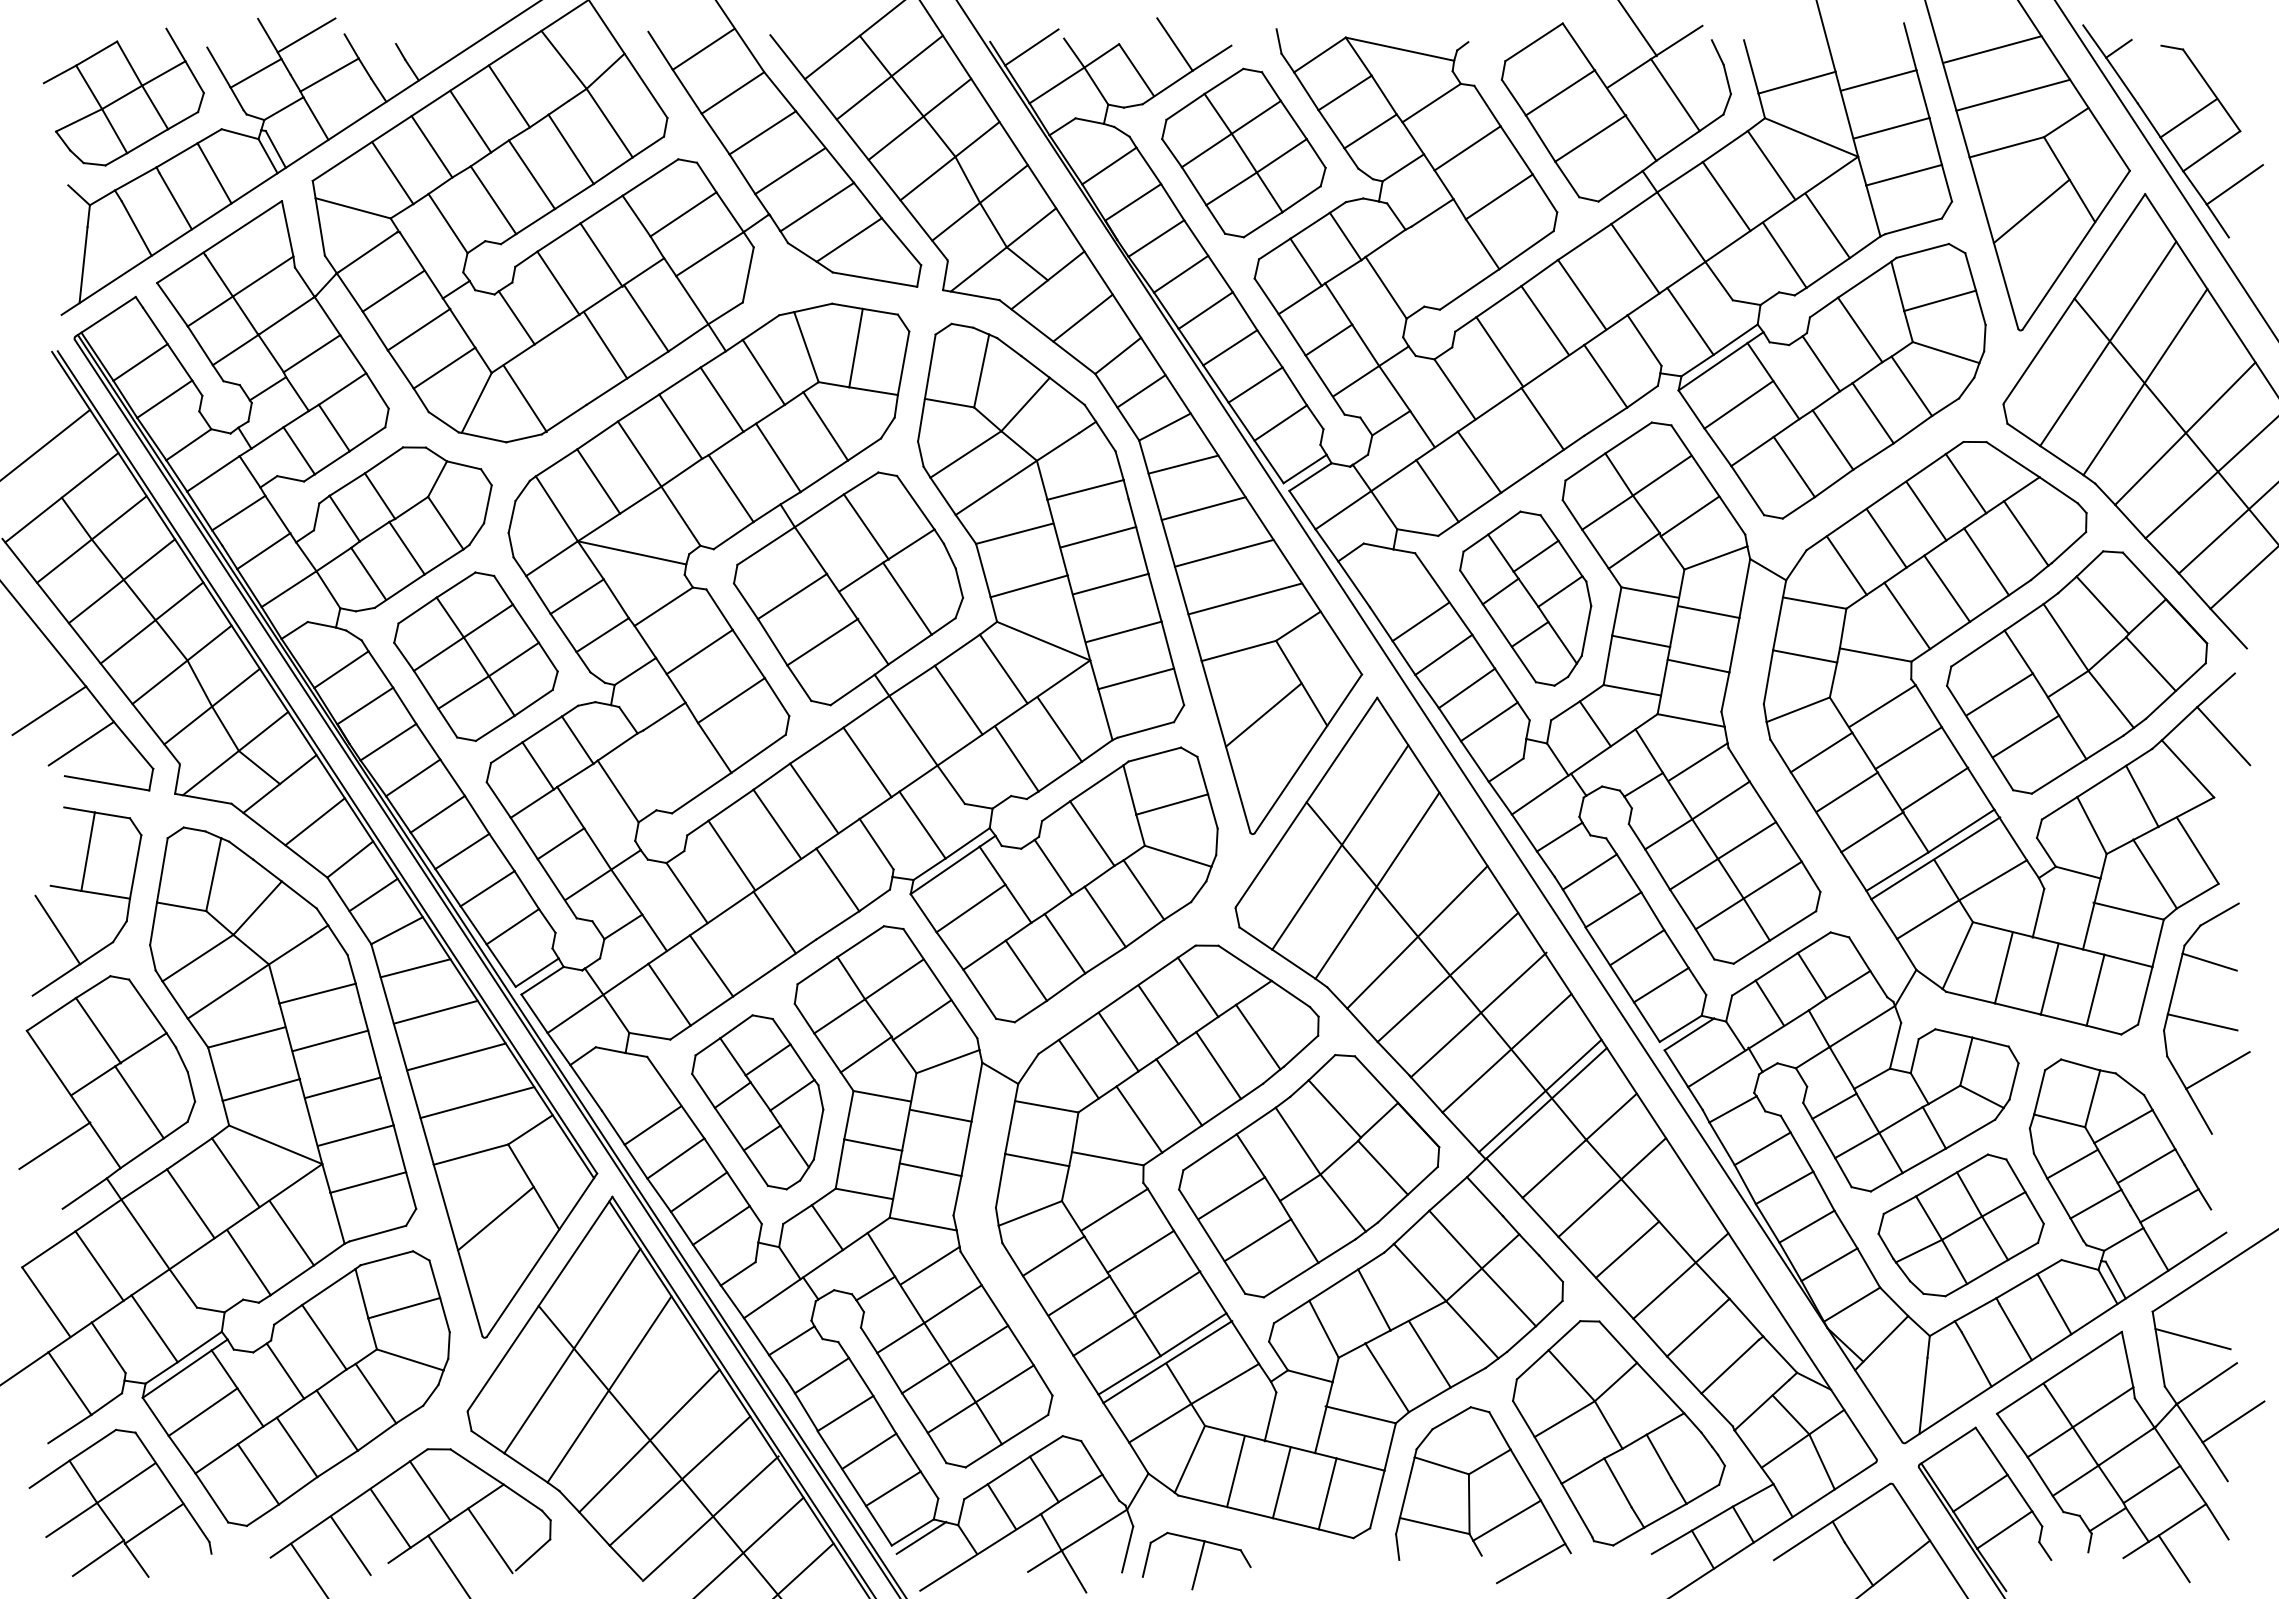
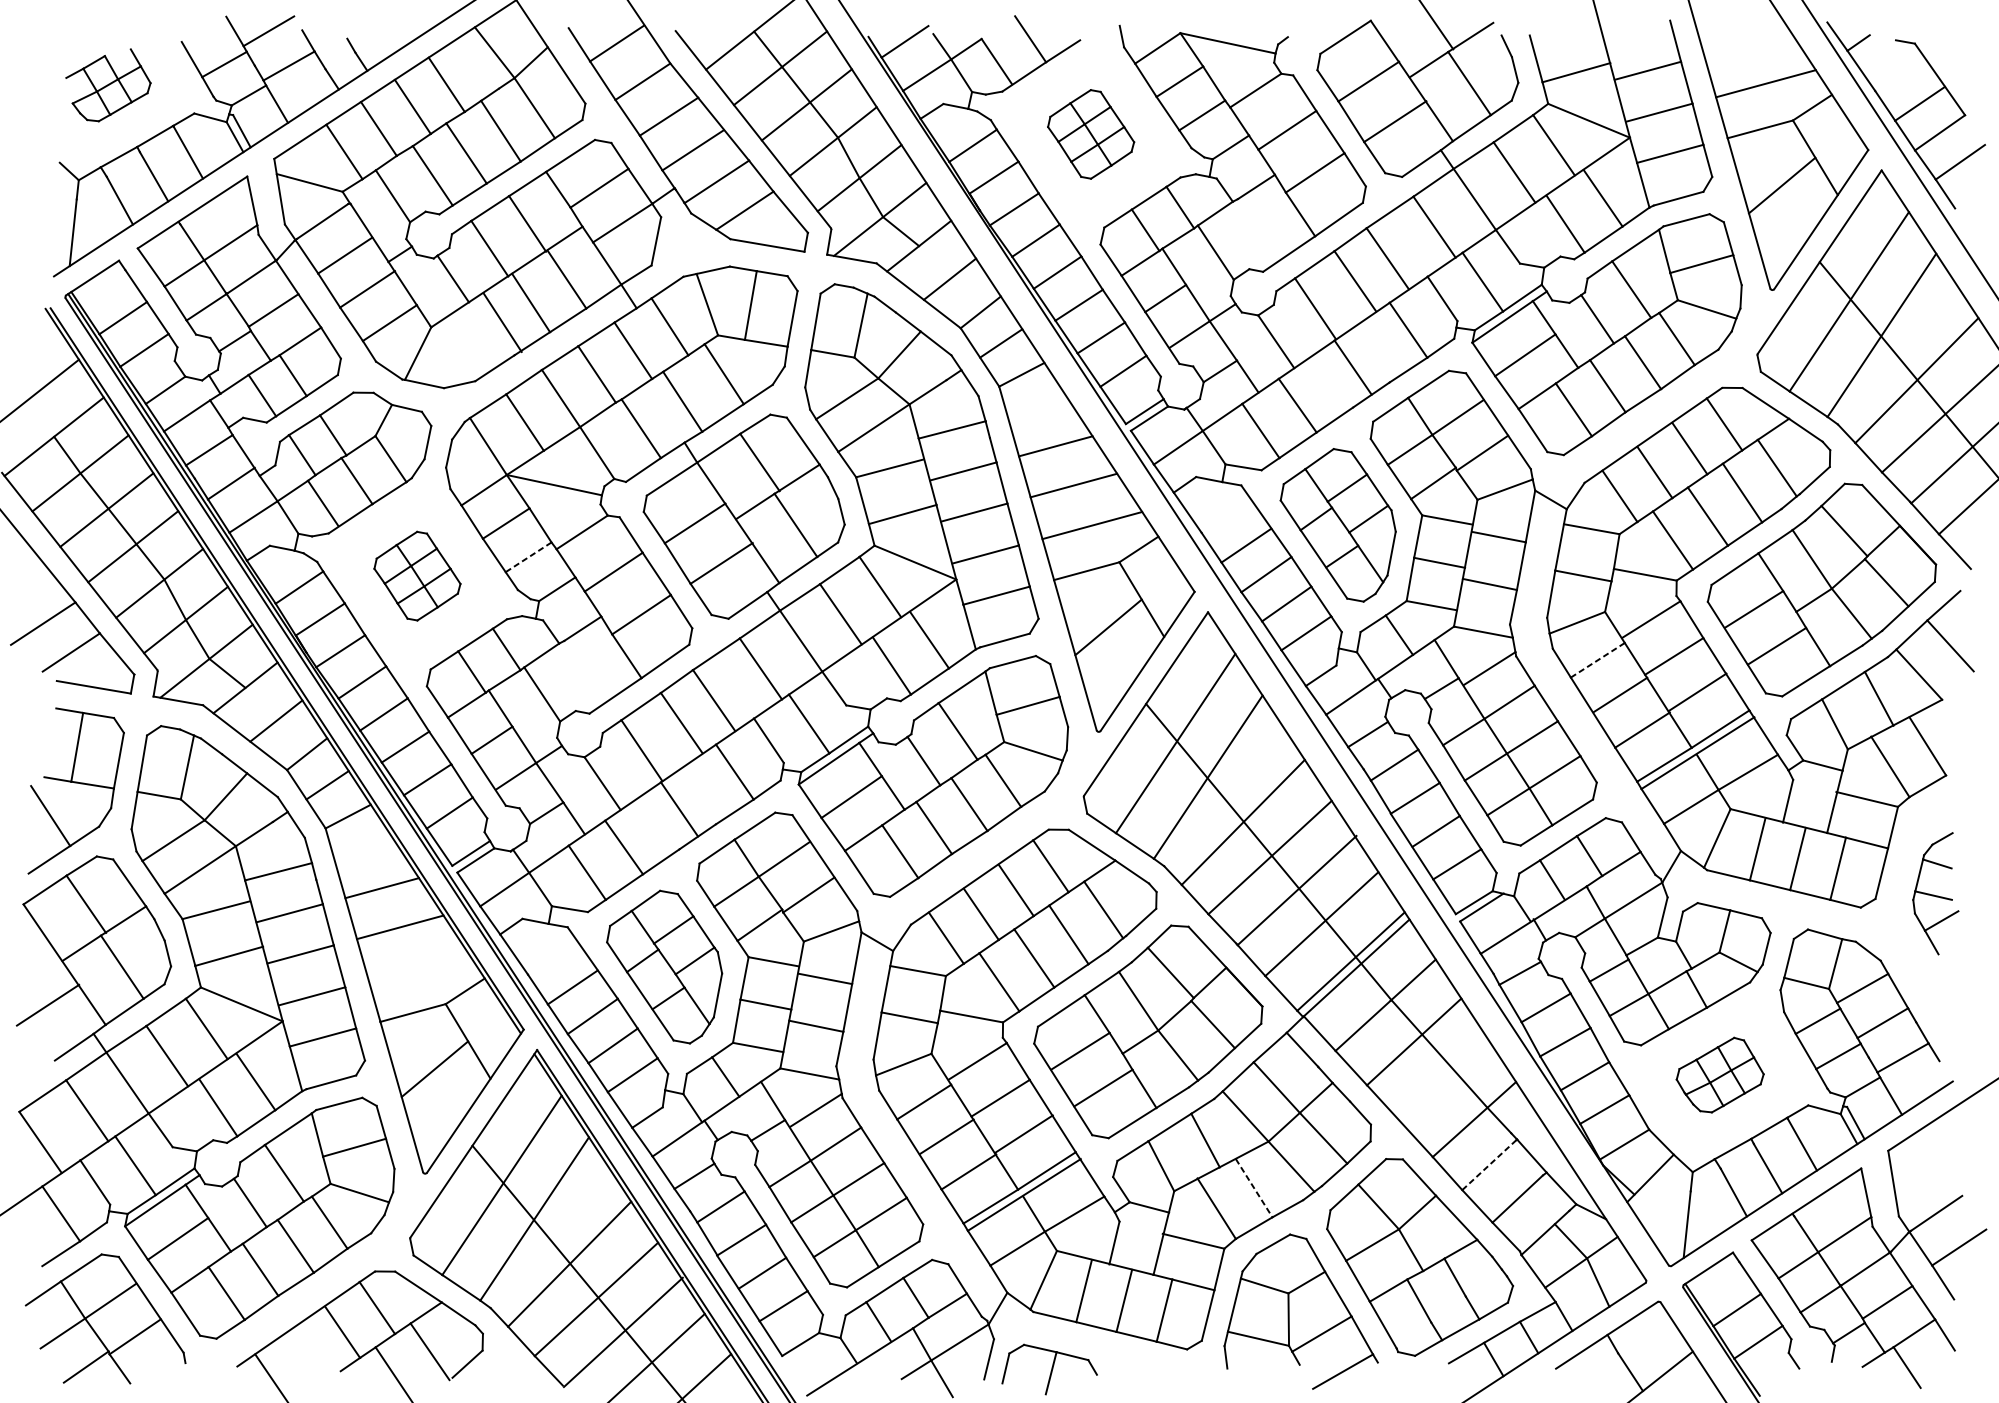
line: (1991, 49) -> (1746, 43), removed
part: (123, 96) -> (108, 84), size x0.6
part: (1243, 152) -> (1090, 133), size x0.6
line: (524, 398) -> (502, 322), moved
line: (1183, 464) -> (1038, 407), removed
line: (602, 635) -> (528, 557), solid -> dashed
part: (475, 656) -> (417, 576), size x0.6
line: (1821, 752) -> (1597, 660), solid -> dashed
line: (415, 968) -> (364, 849), removed
part: (2206, 1018) -> (1935, 893), size x0.6
line: (477, 1102) -> (418, 967), removed
part: (1960, 1225) -> (1719, 1075), size x0.6
line: (1627, 1249) -> (1427, 1096), removed
line: (1697, 1328) -> (1488, 1165), solid -> dashed
line: (2192, 1339) -> (1923, 1175), removed
line: (1430, 1354) -> (1254, 1188), solid -> dashed
line: (921, 1537) -> (808, 1348), removed
line: (350, 1545) -> (307, 1355), removed

